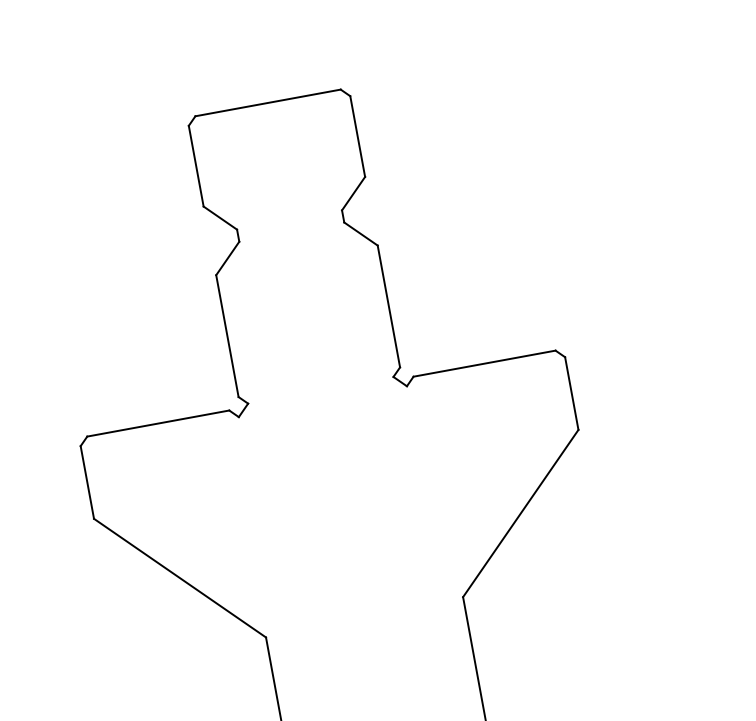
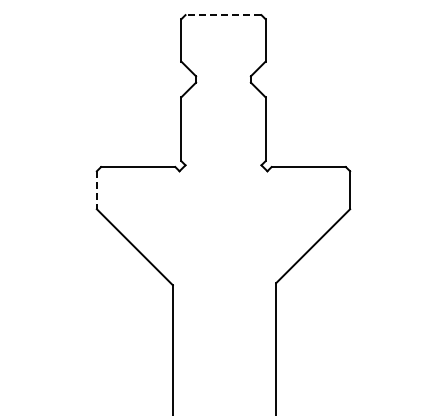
line: (268, 103) -> (223, 15), solid -> dashed
line: (86, 483) -> (96, 190), solid -> dashed

